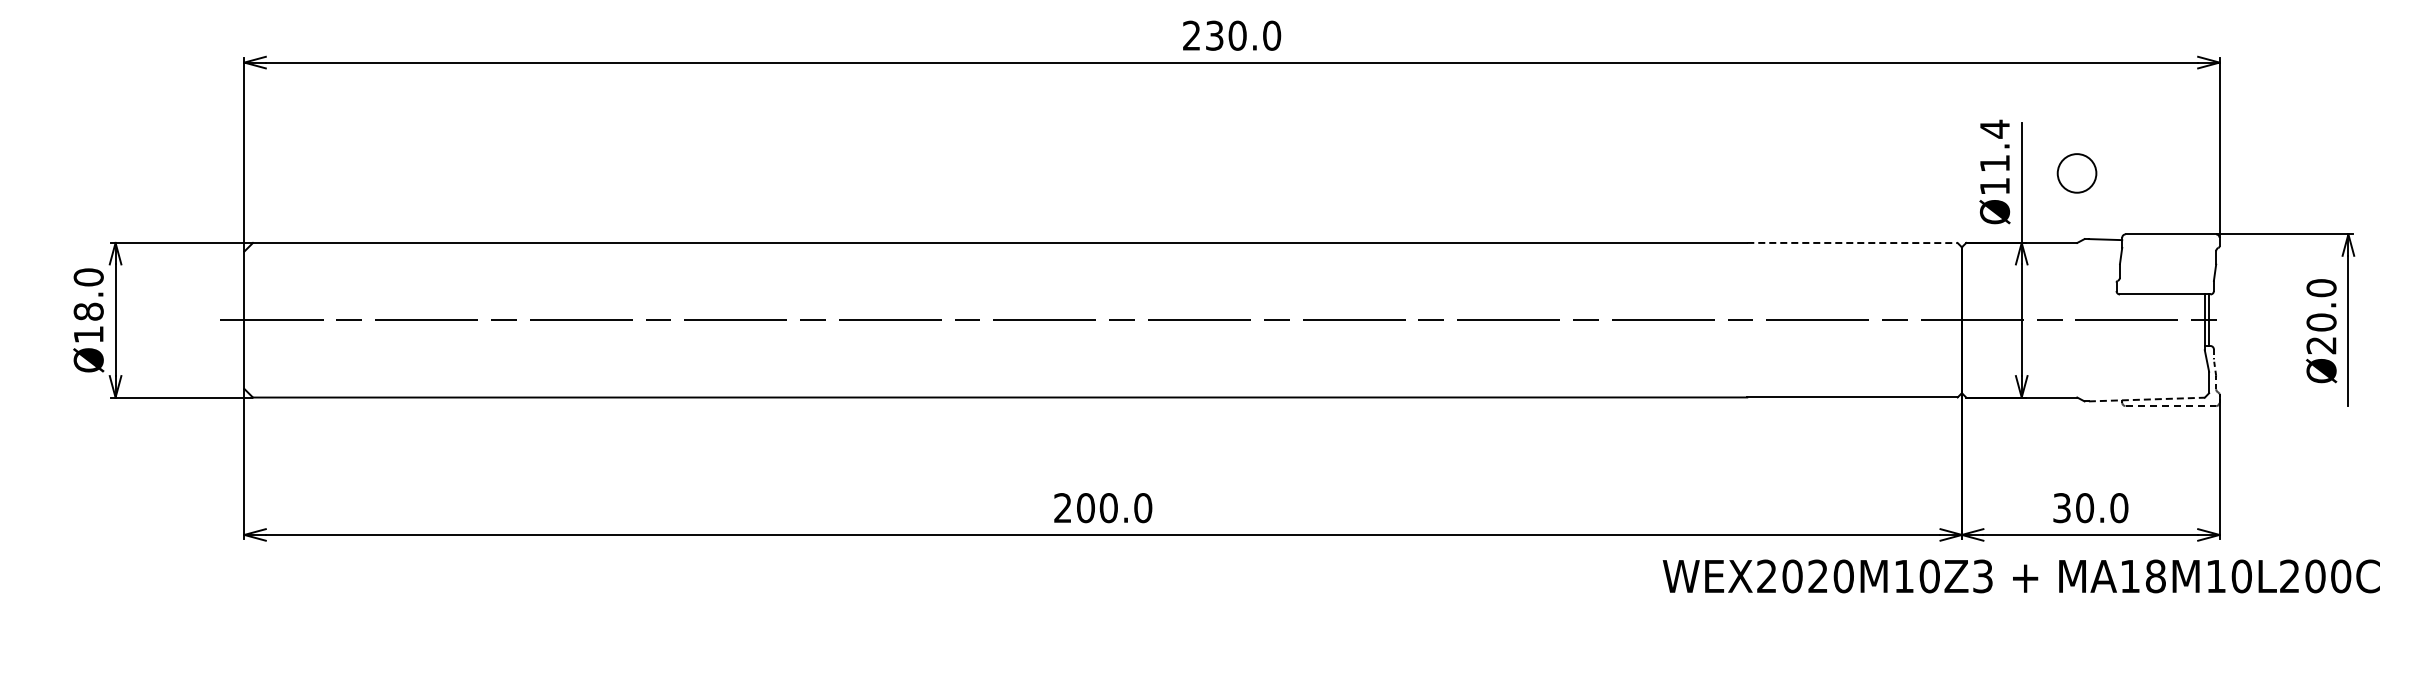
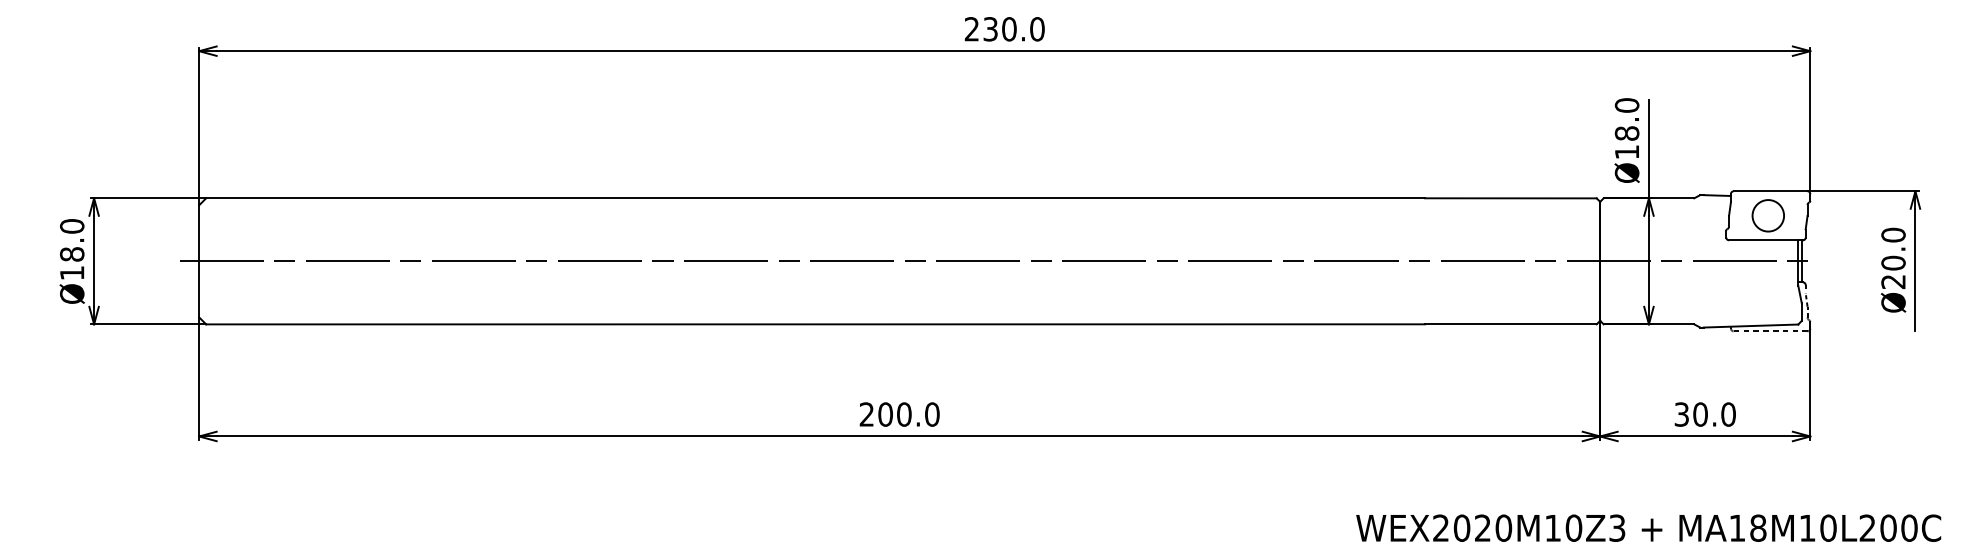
text: (1994, 145) -> (1626, 118), Ø11.4 -> Ø18.0
circle: (2076, 173) -> (1767, 215), moved
line: (1852, 243) -> (1510, 198), dashed -> solid
line: (2146, 399) -> (1750, 325), dashed -> solid
text: (2020, 576) -> (1647, 528), moved

